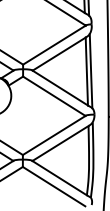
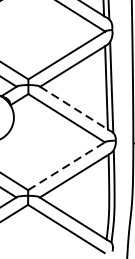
line: (60, 88) -> (74, 108), solid -> dashed
line: (54, 135) -> (66, 166), solid -> dashed

